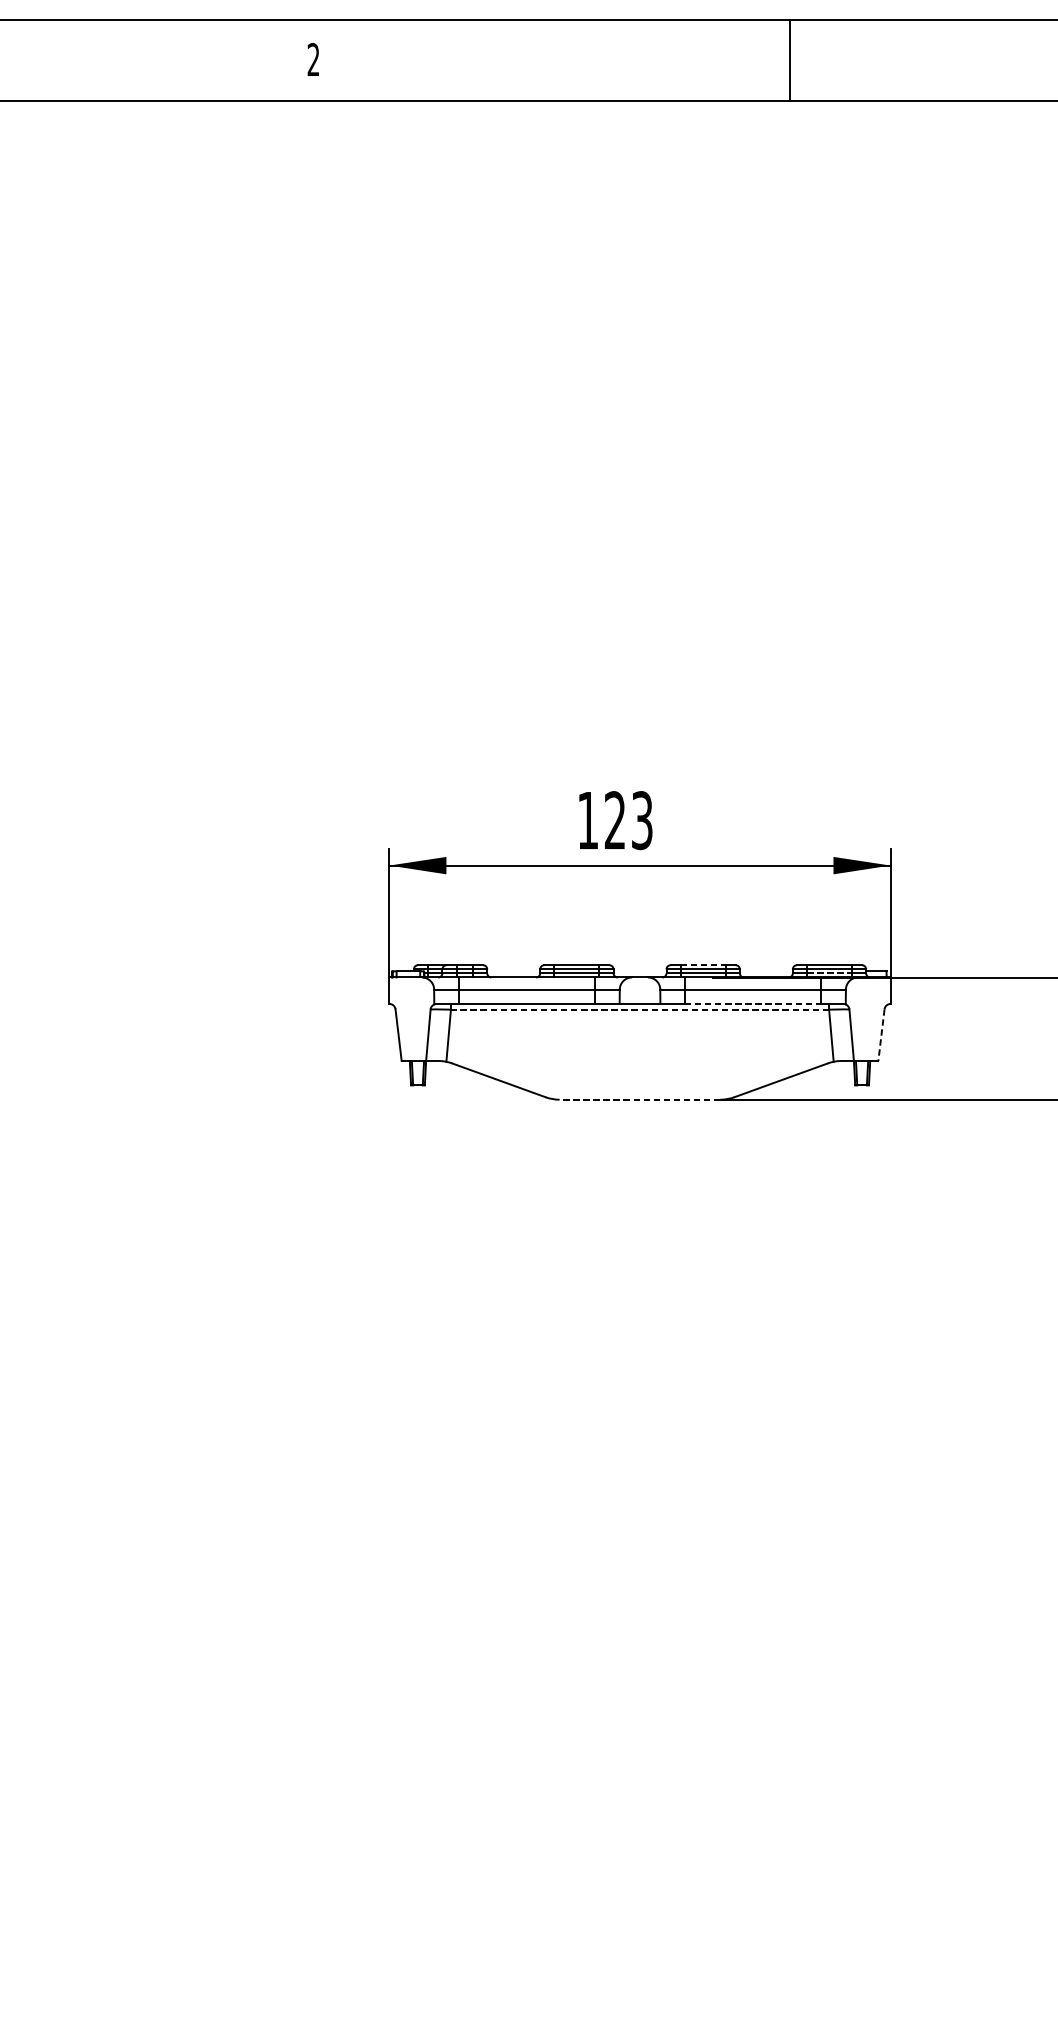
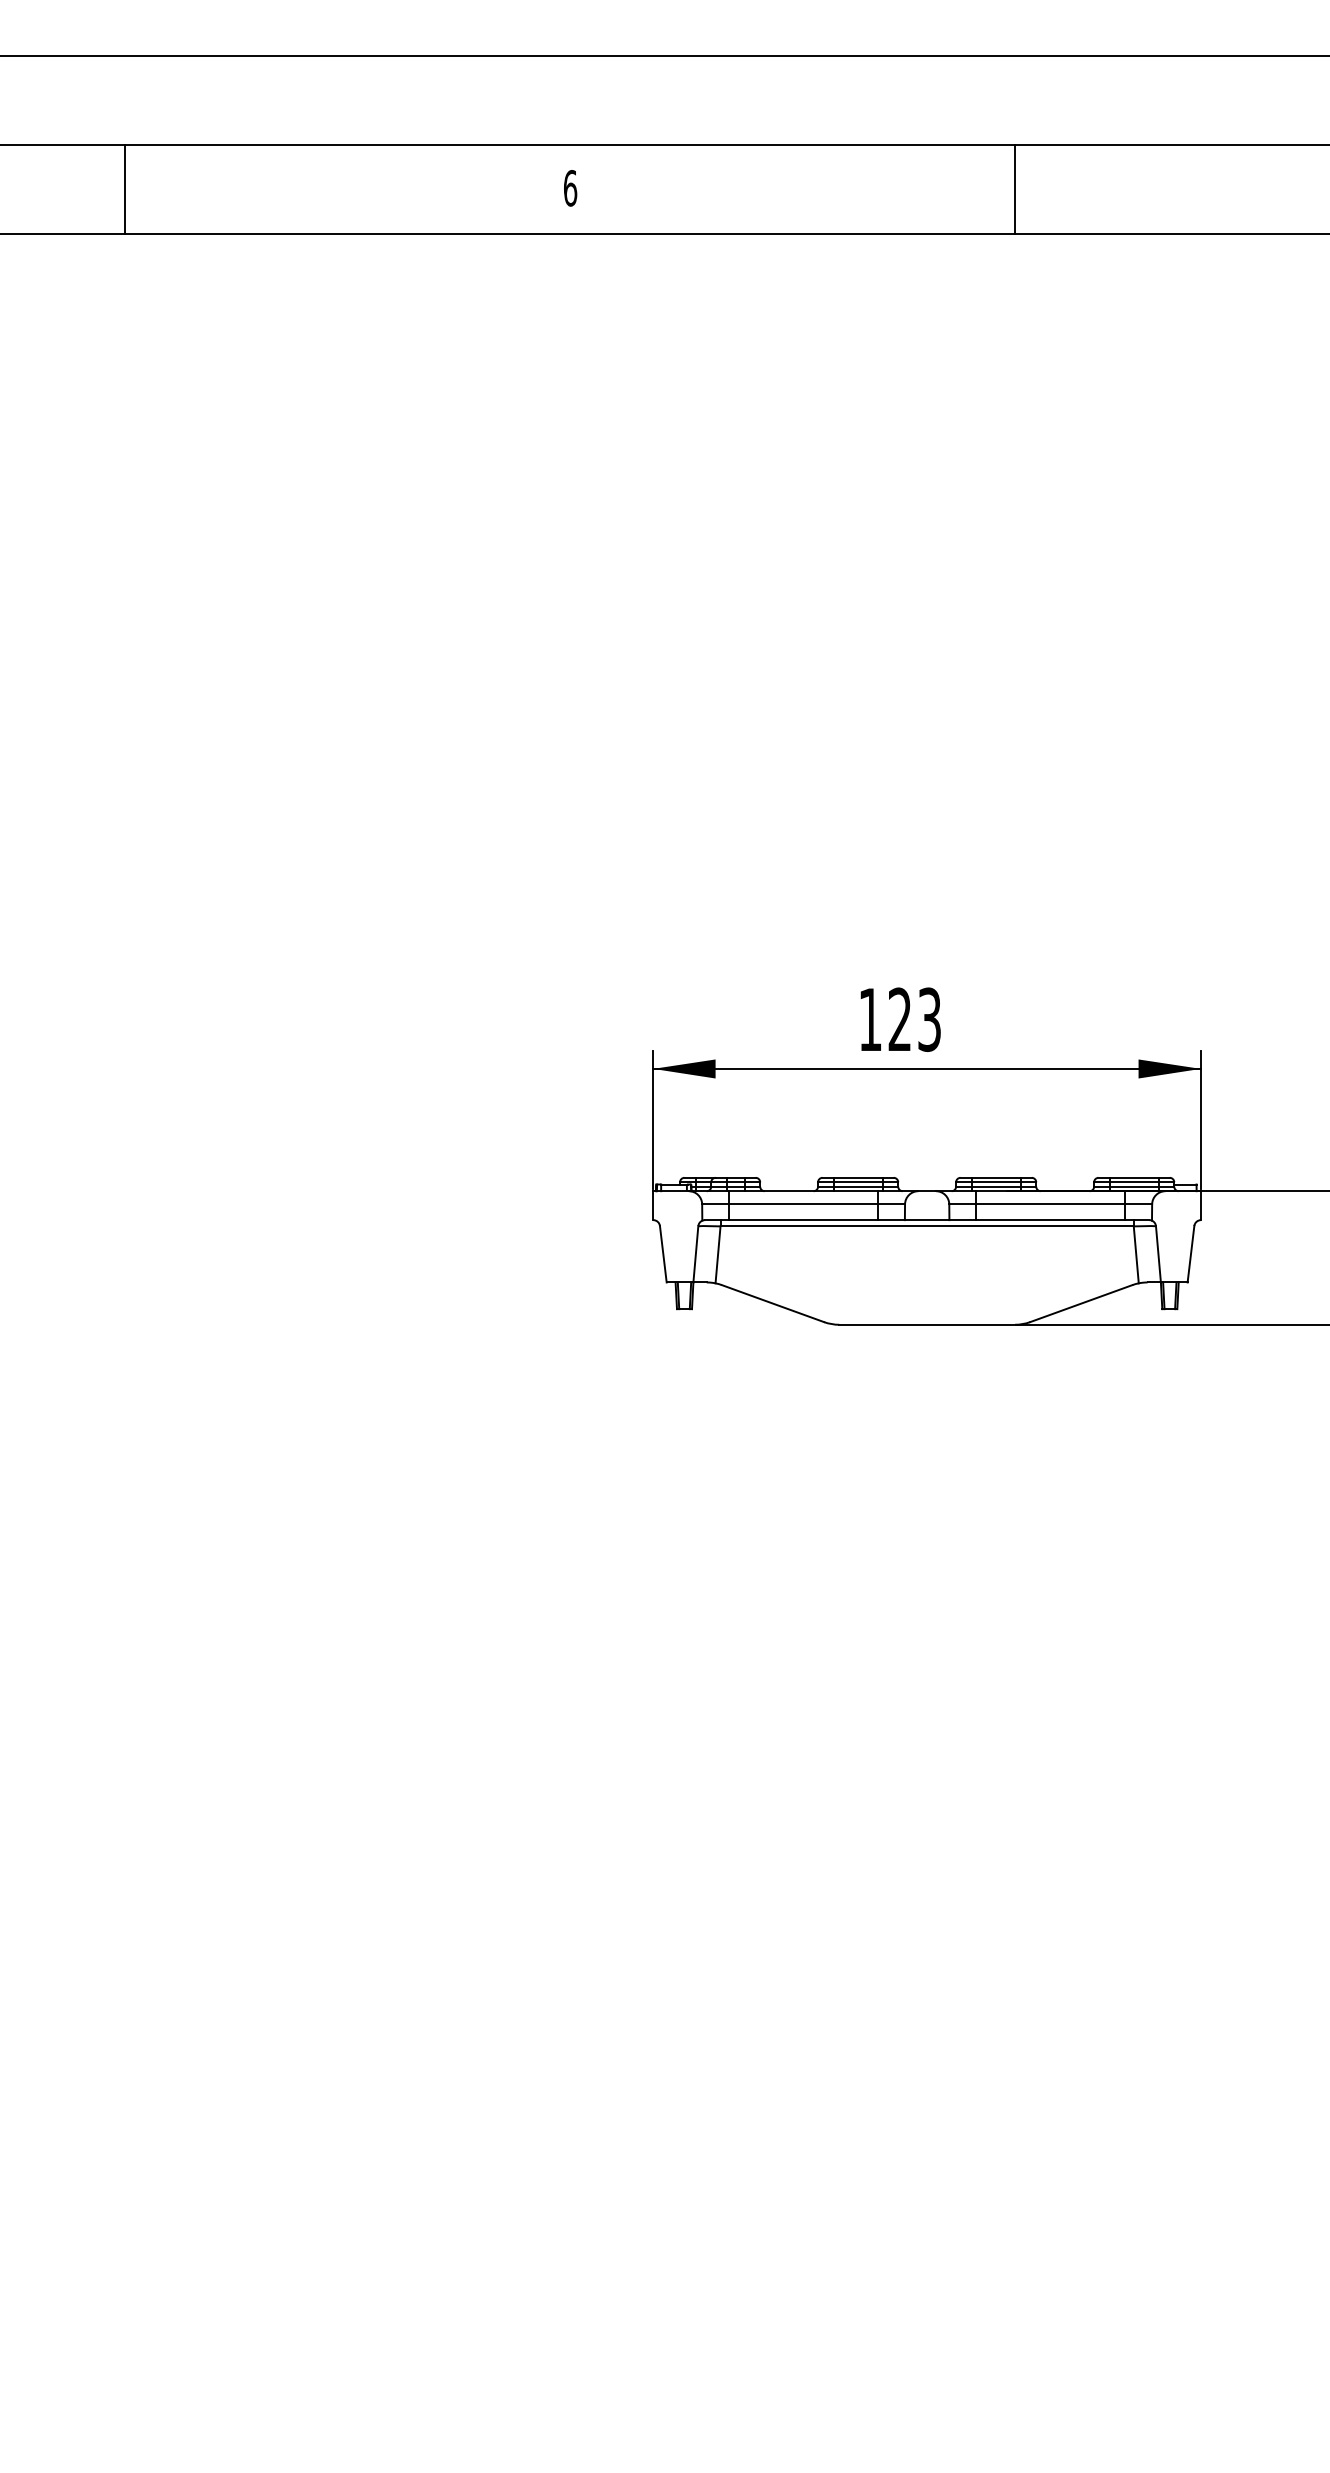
text: (313, 59) -> (570, 188), 2 -> 6
line: (790, 59) -> (1015, 188), moved
line: (703, 964) -> (996, 1177), dashed -> solid
line: (829, 973) -> (1134, 1186), dashed -> solid
line: (752, 1004) -> (1050, 1220), dashed -> solid
line: (640, 1009) -> (927, 1226), dashed -> solid
line: (881, 1035) -> (1190, 1254), dashed -> solid
line: (640, 1099) -> (927, 1324), dashed -> solid

